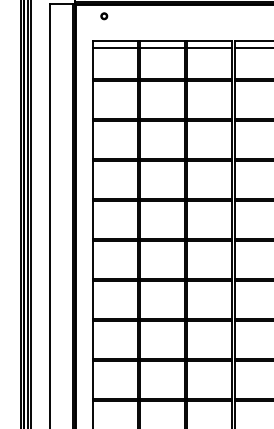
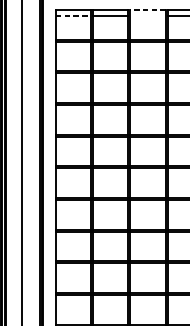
line: (209, 41) -> (147, 10), solid -> dashed
line: (115, 48) -> (73, 15), solid -> dashed
line: (209, 48) -> (147, 15), removed

